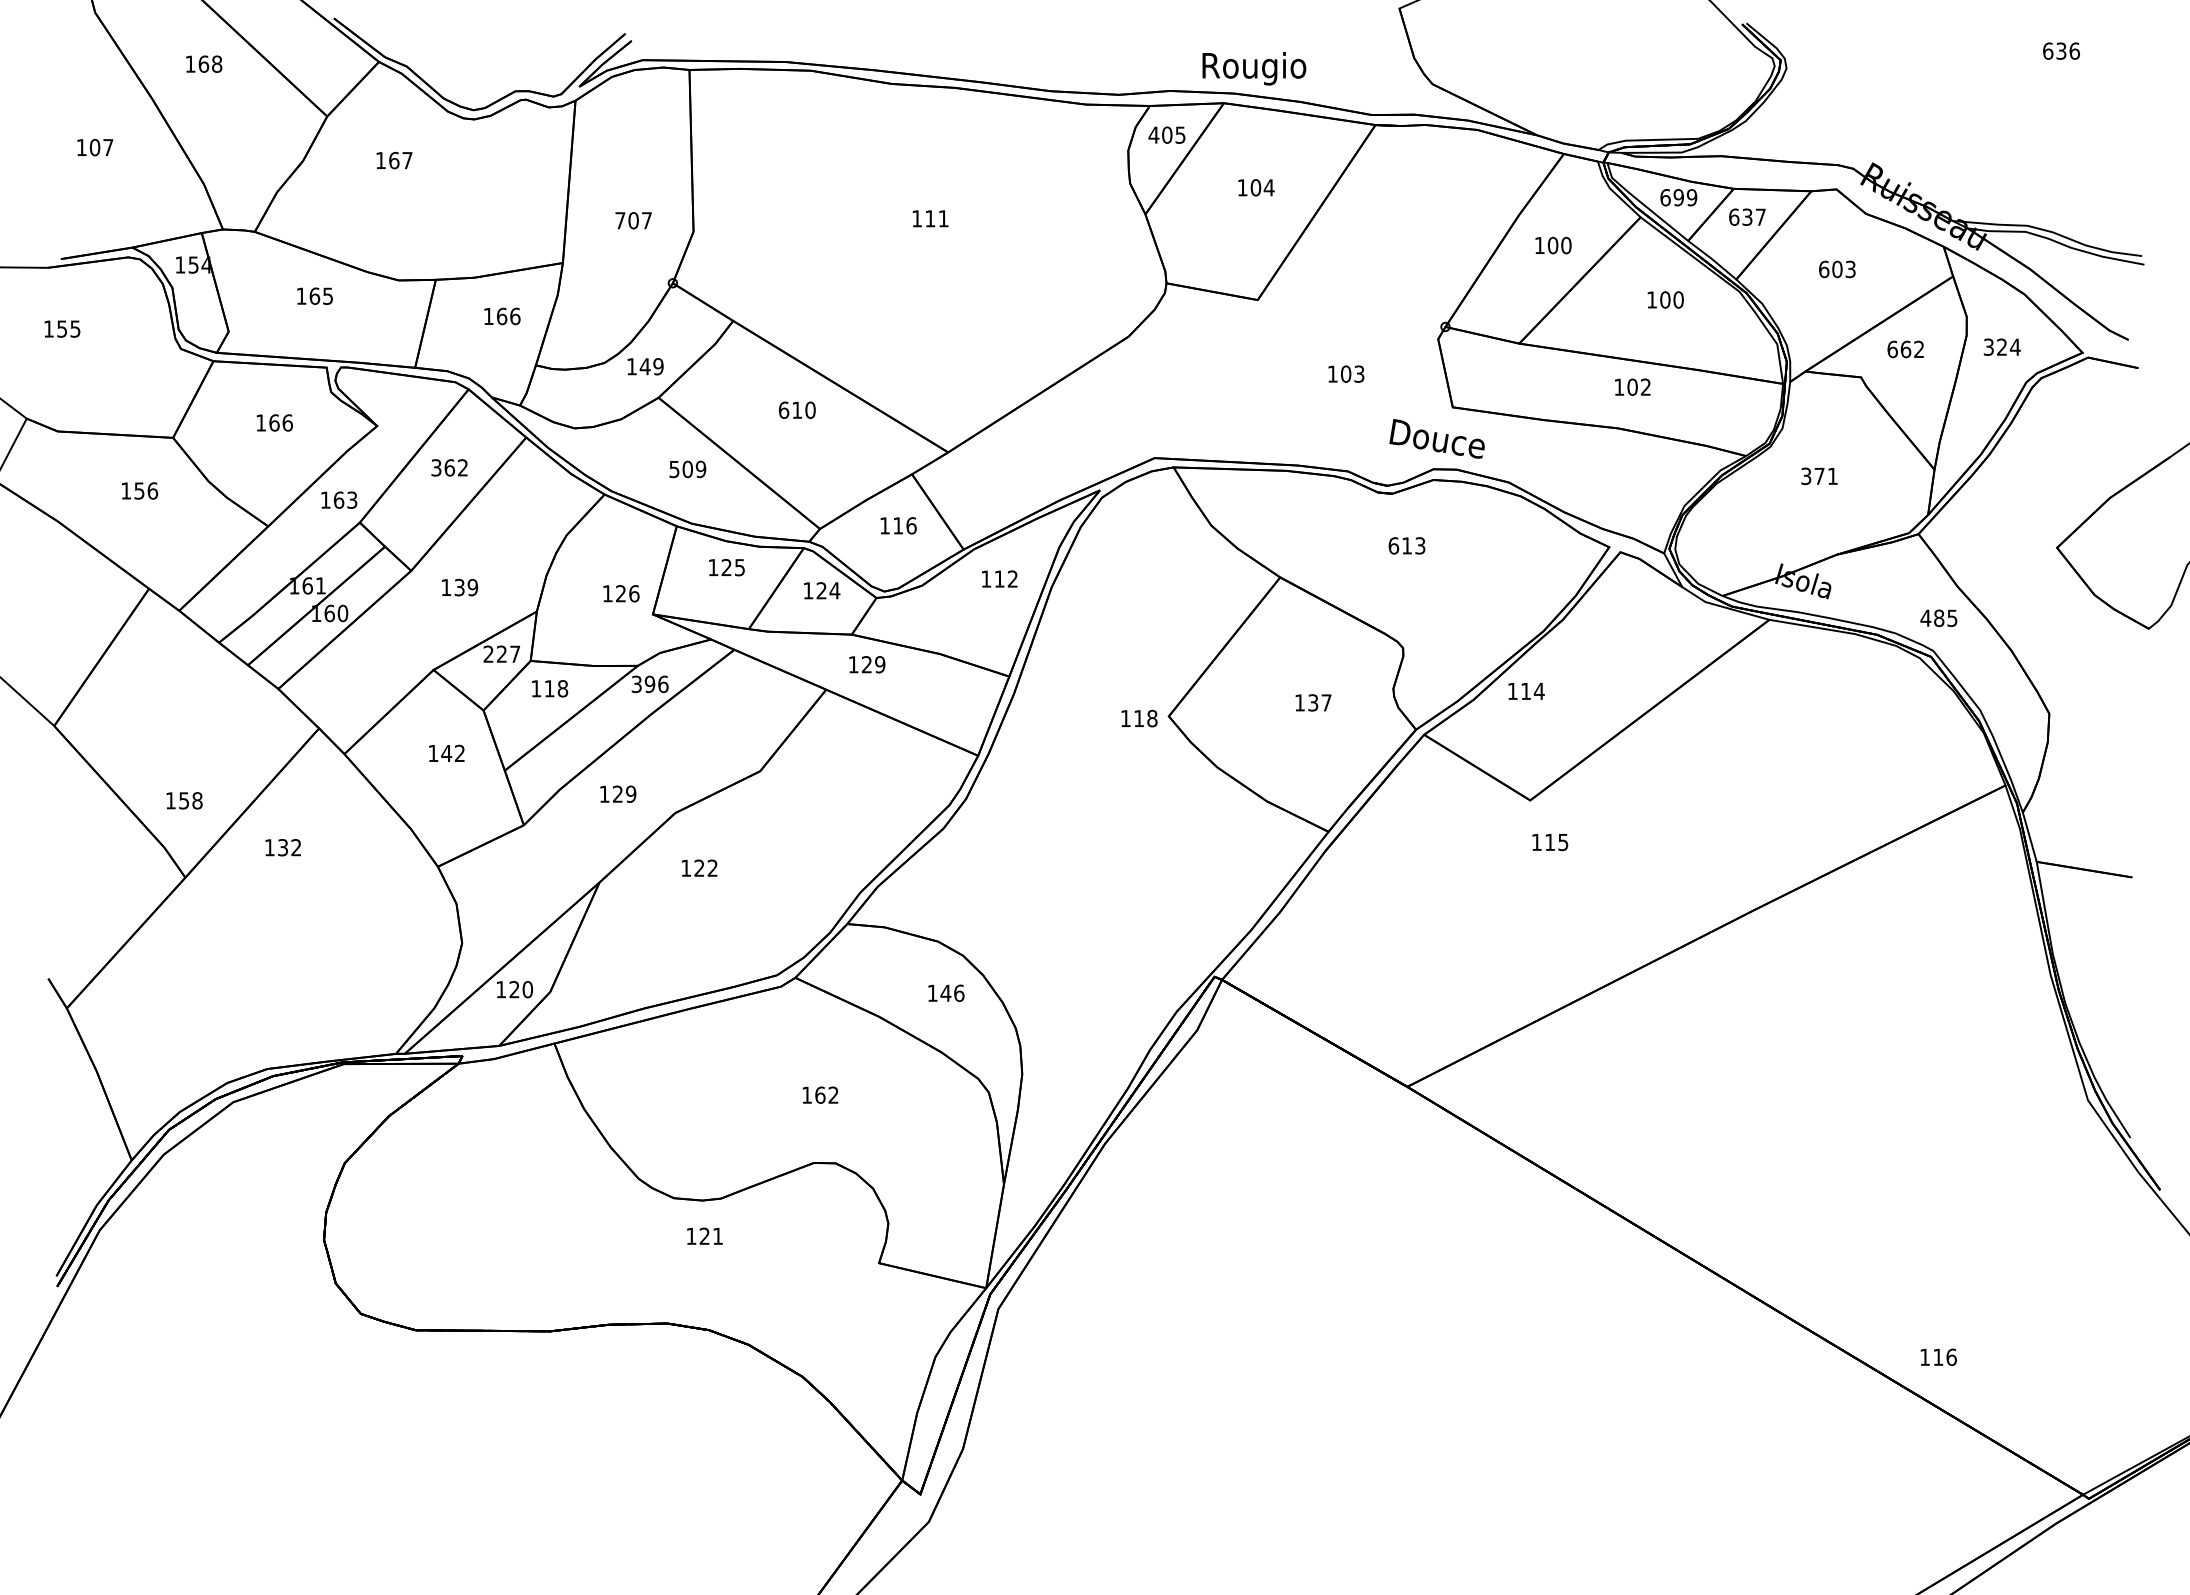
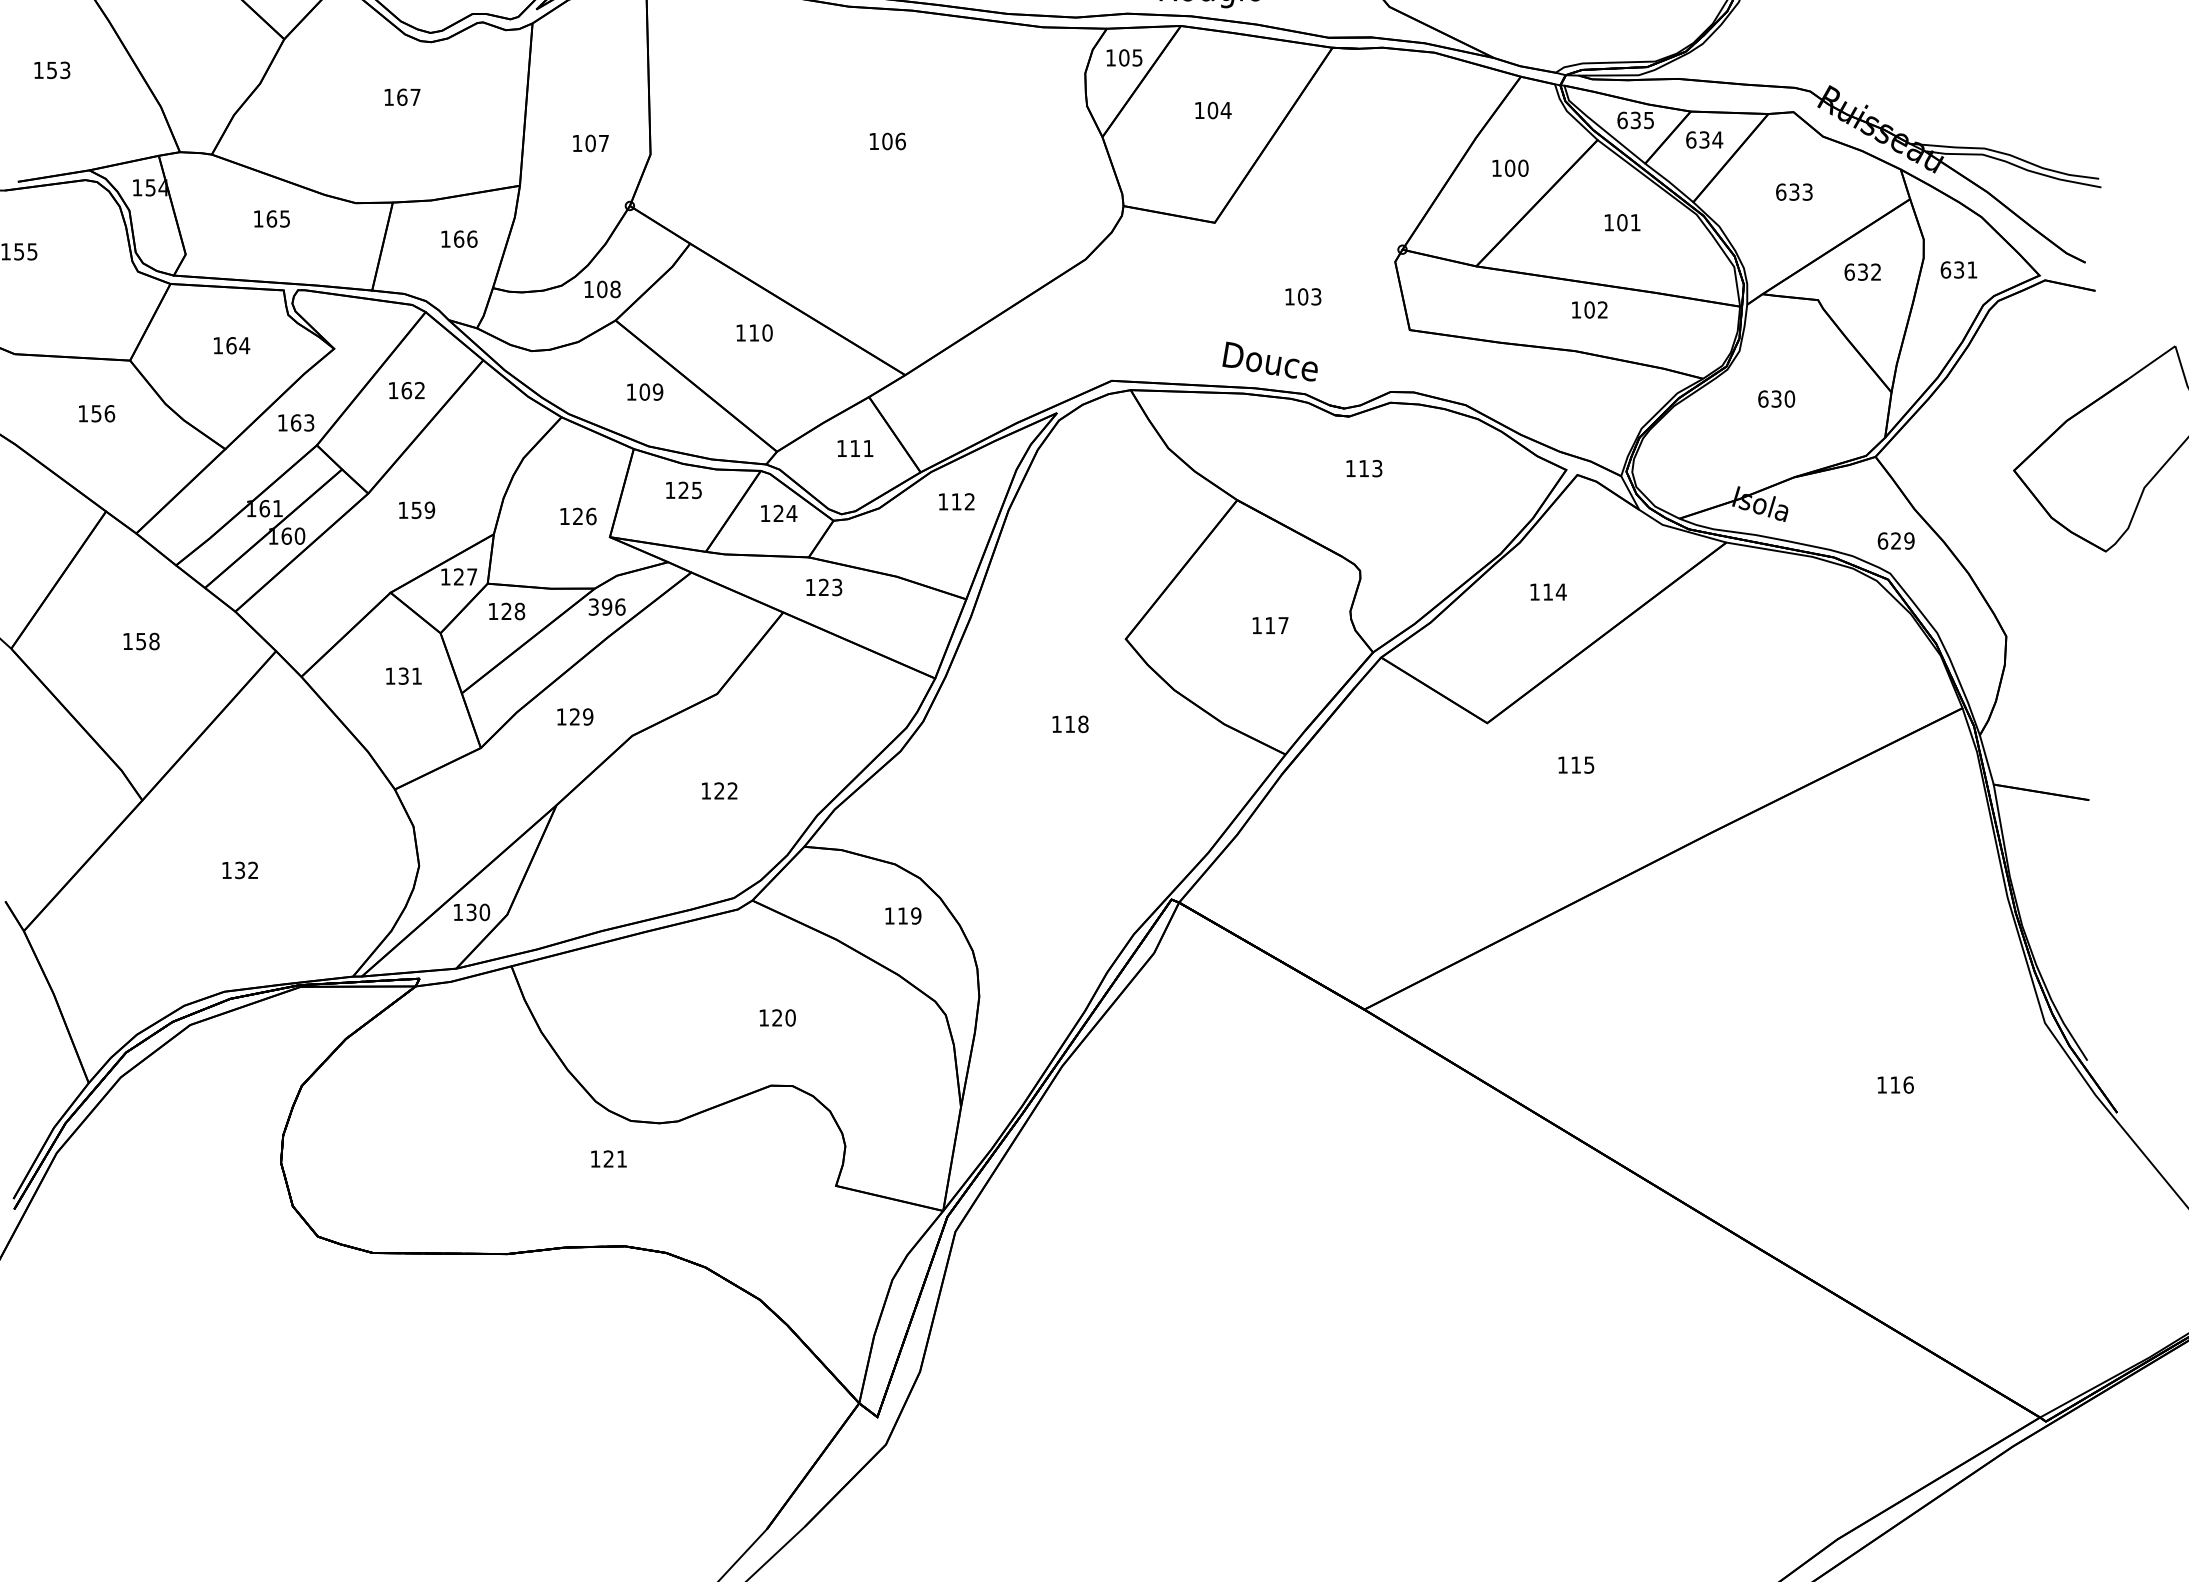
text: (1153, 134) -> (1110, 57), 405 -> 105
text: (101, 147) -> (58, 70), 107 -> 153
text: (394, 160) -> (402, 97), moved
text: (1685, 197) -> (1642, 120), 699 -> 635
text: (1760, 216) -> (1717, 139), 637 -> 634
text: (936, 218) -> (893, 141), 111 -> 106
text: (620, 220) -> (577, 143), 707 -> 107
text: (1837, 269) -> (1794, 192), 603 -> 633
text: (1678, 299) -> (1635, 222), 100 -> 101
text: (2001, 346) -> (1958, 269), 324 -> 631
text: (1905, 349) -> (1862, 272), 662 -> 632
text: (651, 366) -> (608, 289), 149 -> 108
text: (783, 409) -> (740, 332), 610 -> 110
text: (287, 422) -> (244, 345), 166 -> 164
text: (1436, 438) -> (1269, 361), moved
text: (436, 467) -> (393, 390), 362 -> 162
text: (674, 469) -> (631, 392), 509 -> 109
text: (1819, 476) -> (1776, 399), 371 -> 630
text: (911, 525) -> (868, 448), 116 -> 111
text: (1393, 545) -> (1350, 468), 613 -> 113
text: (459, 586) -> (416, 509), 139 -> 159
text: (1938, 617) -> (1895, 540), 485 -> 629
text: (488, 653) -> (445, 576), 227 -> 127
text: (880, 664) -> (837, 587), 129 -> 123
text: (549, 688) -> (506, 611), 118 -> 128
text: (1526, 691) -> (1548, 592), moved
text: (1313, 702) -> (1270, 625), 137 -> 117
text: (1139, 718) -> (1070, 724), moved
text: (452, 753) -> (409, 676), 142 -> 131
text: (184, 800) -> (141, 641), moved
text: (1550, 842) -> (1576, 765), moved
text: (282, 847) -> (239, 870), moved
text: (699, 867) -> (719, 790), moved
text: (514, 989) -> (471, 912), 120 -> 130
text: (952, 992) -> (909, 915), 146 -> 119
text: (826, 1094) -> (783, 1017), 162 -> 120
text: (704, 1235) -> (608, 1158), moved
text: (1938, 1356) -> (1895, 1084), moved

